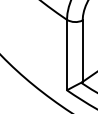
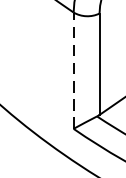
line: (66, 54) -> (72, 69), solid -> dashed

